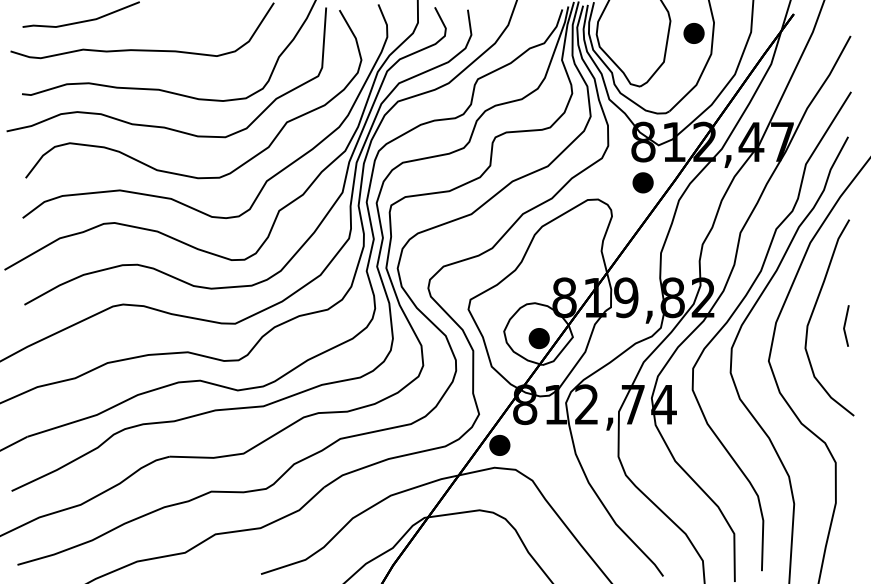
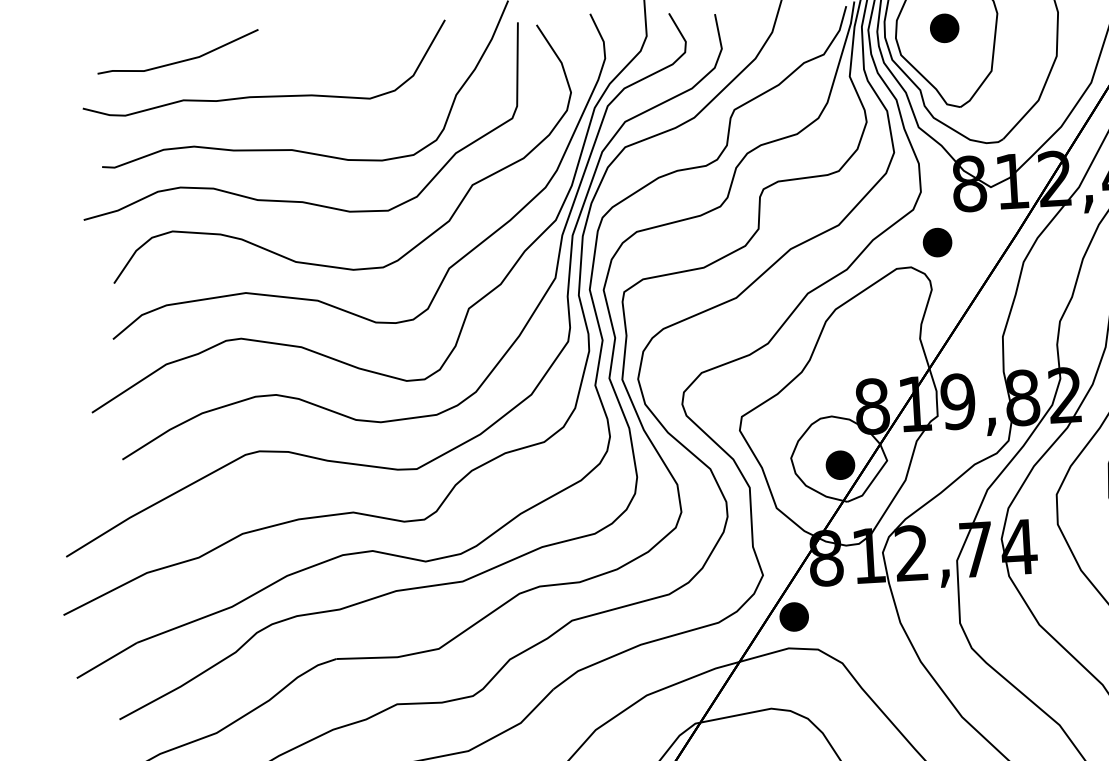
part: (693, 33) -> (943, 28), moved
part: (642, 182) -> (936, 242), moved

